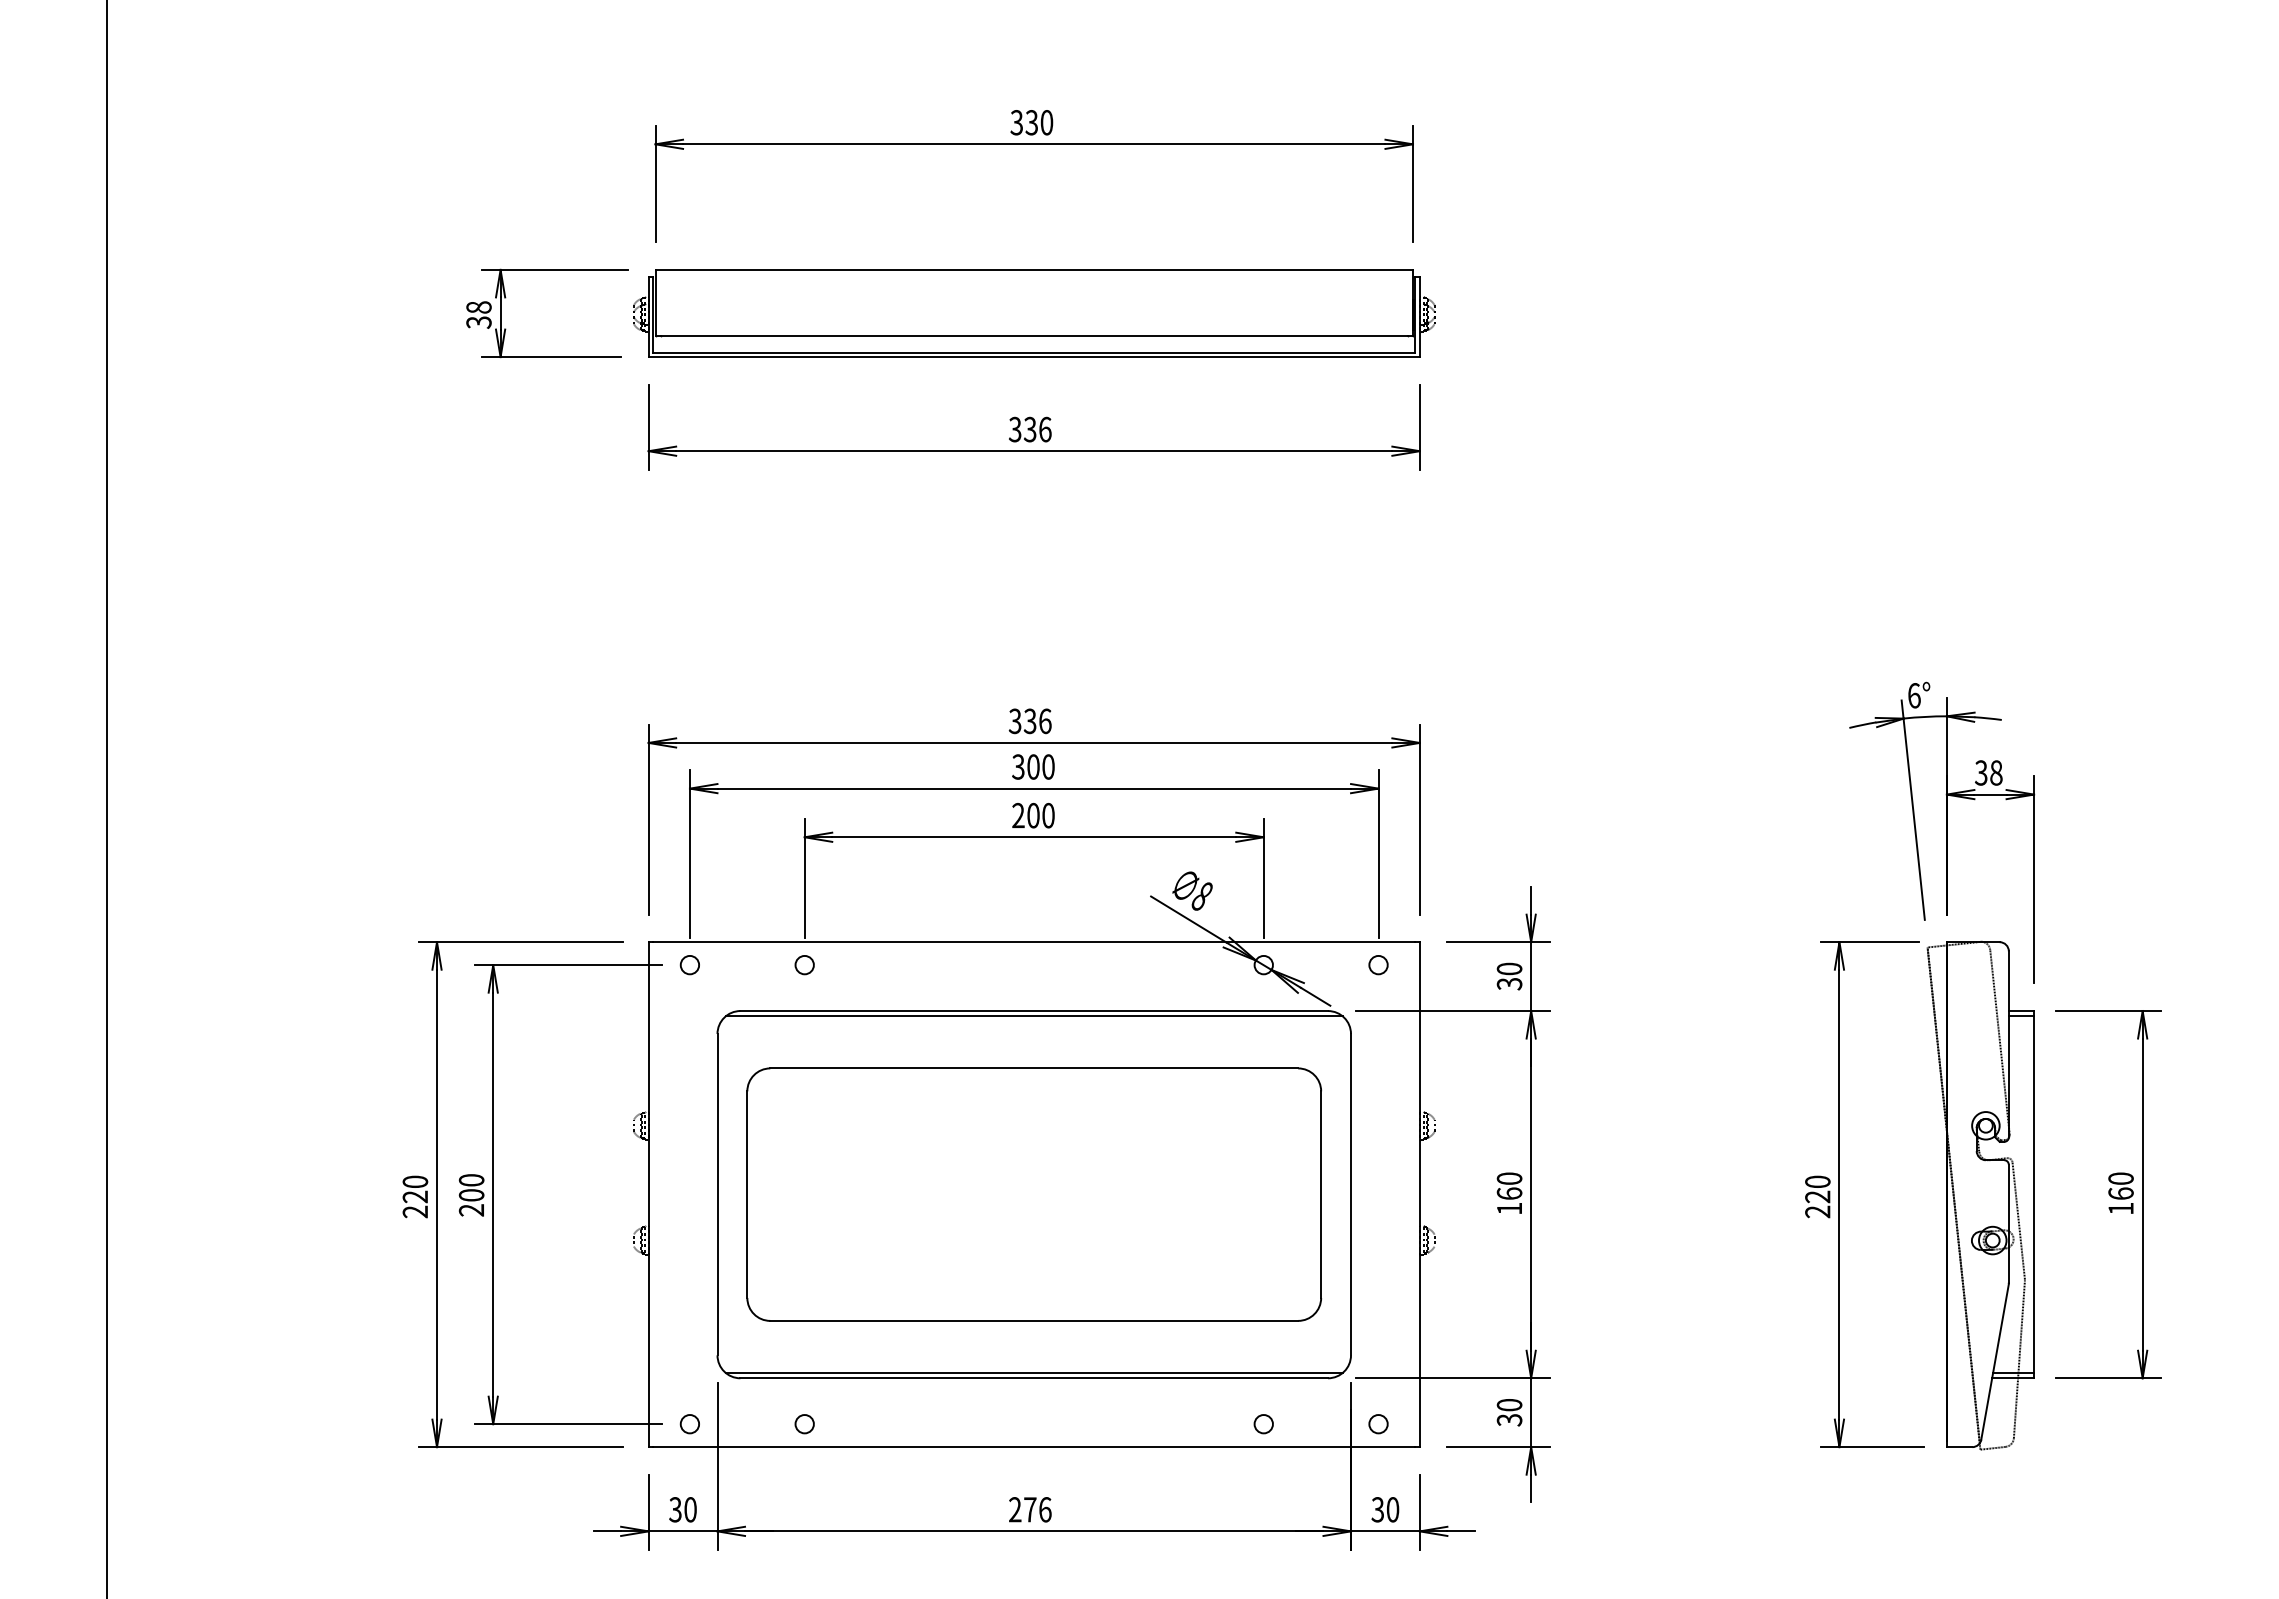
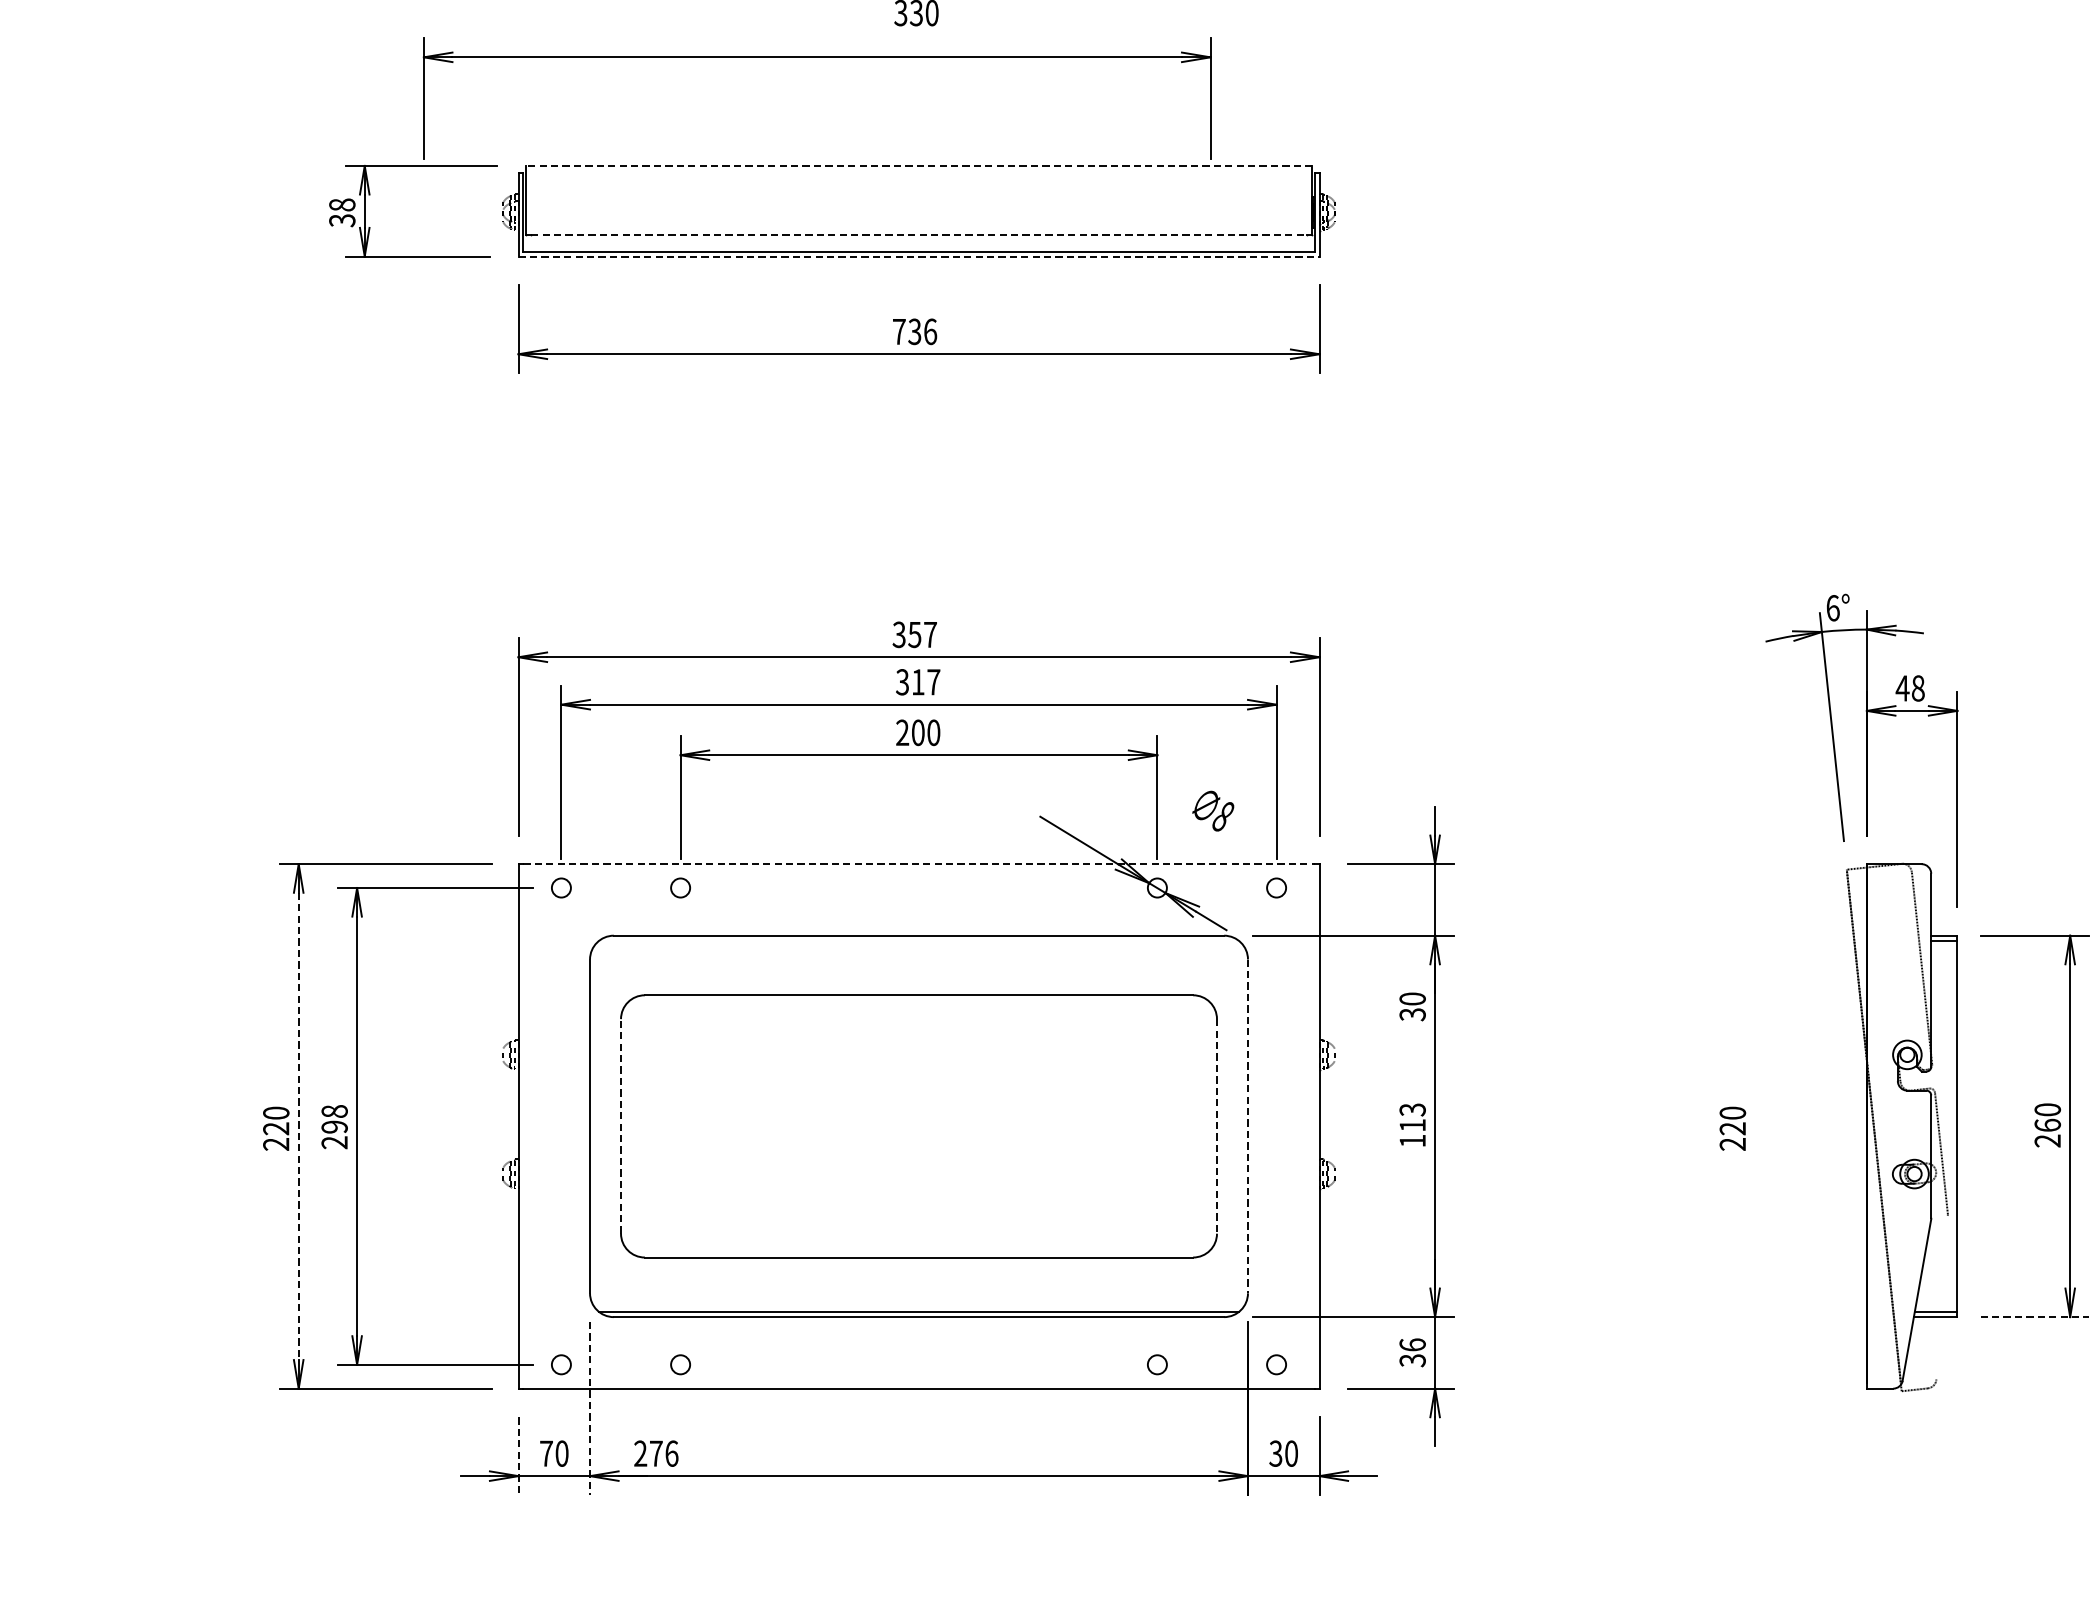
part: (1033, 144) -> (816, 57), moved
line: (1034, 269) -> (919, 165), solid -> dashed
line: (1034, 336) -> (919, 235), solid -> dashed
line: (1034, 357) -> (919, 256), solid -> dashed
text: (1015, 429) -> (899, 331), 336 -> 736
text: (1037, 721) -> (922, 634), 336 -> 357
text: (1040, 766) -> (925, 681), 300 -> 317
text: (1981, 772) -> (1902, 687), 38 -> 48
text: (1192, 890) -> (1213, 810), moved
line: (1034, 942) -> (919, 864), solid -> dashed
text: (1509, 976) -> (1412, 1006), moved
line: (1033, 1016) -> (918, 941), removed
text: (1509, 1185) -> (1412, 1116), 160 -> 113
text: (471, 1187) -> (334, 1118), 200 -> 298
line: (437, 1194) -> (299, 1126), solid -> dashed
line: (747, 1194) -> (621, 1126), solid -> dashed
line: (1351, 1194) -> (1248, 1126), solid -> dashed
part: (1839, 1194) -> (1755, 1126), removed
line: (1321, 1195) -> (1217, 1127), solid -> dashed
text: (2120, 1208) -> (2047, 1140), 160 -> 260
line: (2018, 1359) -> (1941, 1297), removed
line: (2109, 1378) -> (2035, 1317), solid -> dashed
text: (1509, 1404) -> (1412, 1344), 30 -> 36
line: (717, 1466) -> (590, 1408), solid -> dashed
text: (675, 1509) -> (546, 1453), 30 -> 70
text: (1030, 1509) -> (656, 1453), moved
line: (648, 1512) -> (518, 1456), solid -> dashed

